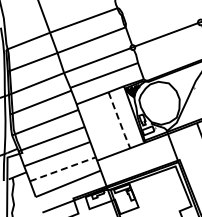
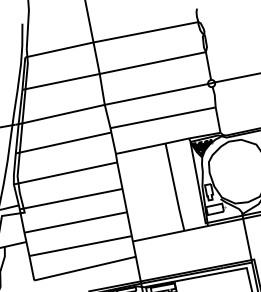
line: (119, 120) -> (175, 187), dashed -> solid
line: (63, 169) -> (81, 246), dashed -> solid

